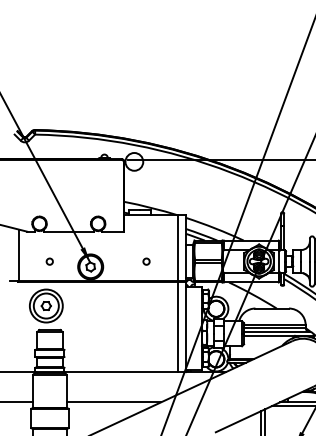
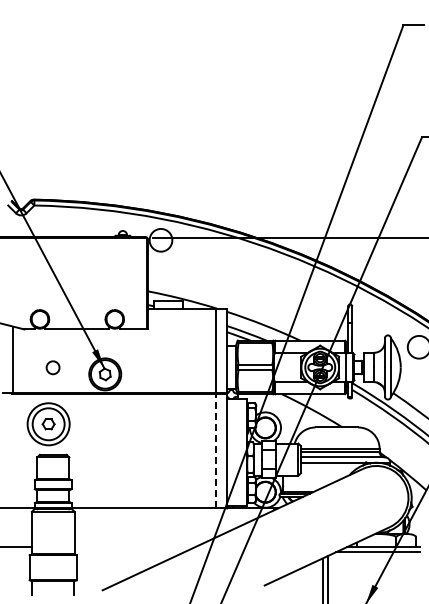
circle: (49, 261) -> (52, 367), size x1.6
circle: (146, 261) -> (176, 367), removed
line: (177, 326) -> (216, 450), solid -> dashed
line: (113, 402) -> (134, 547), removed

